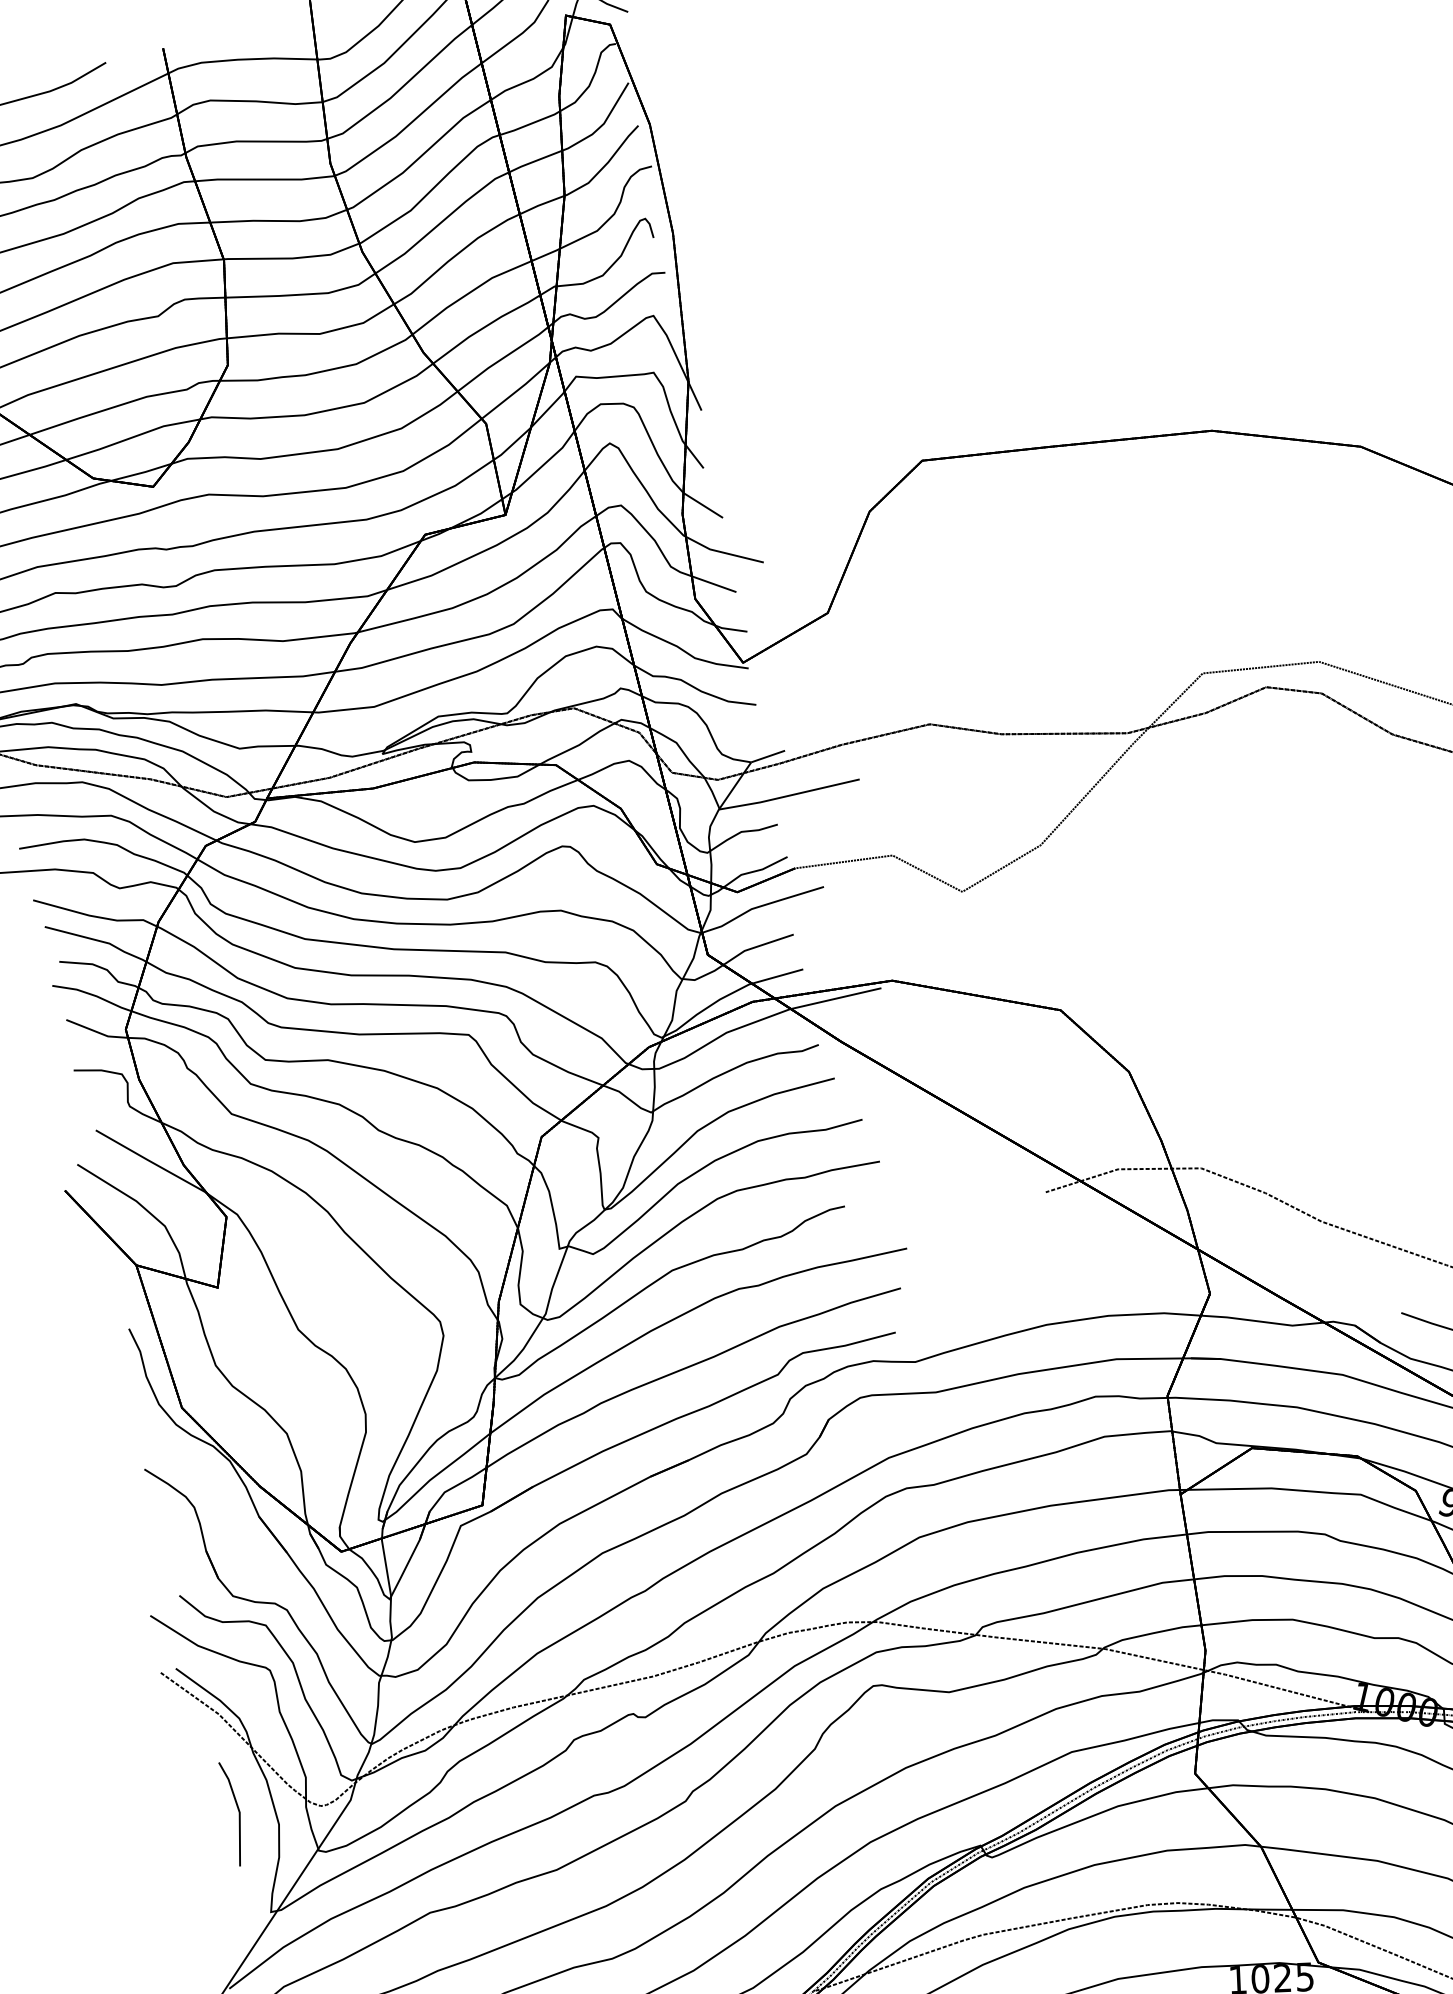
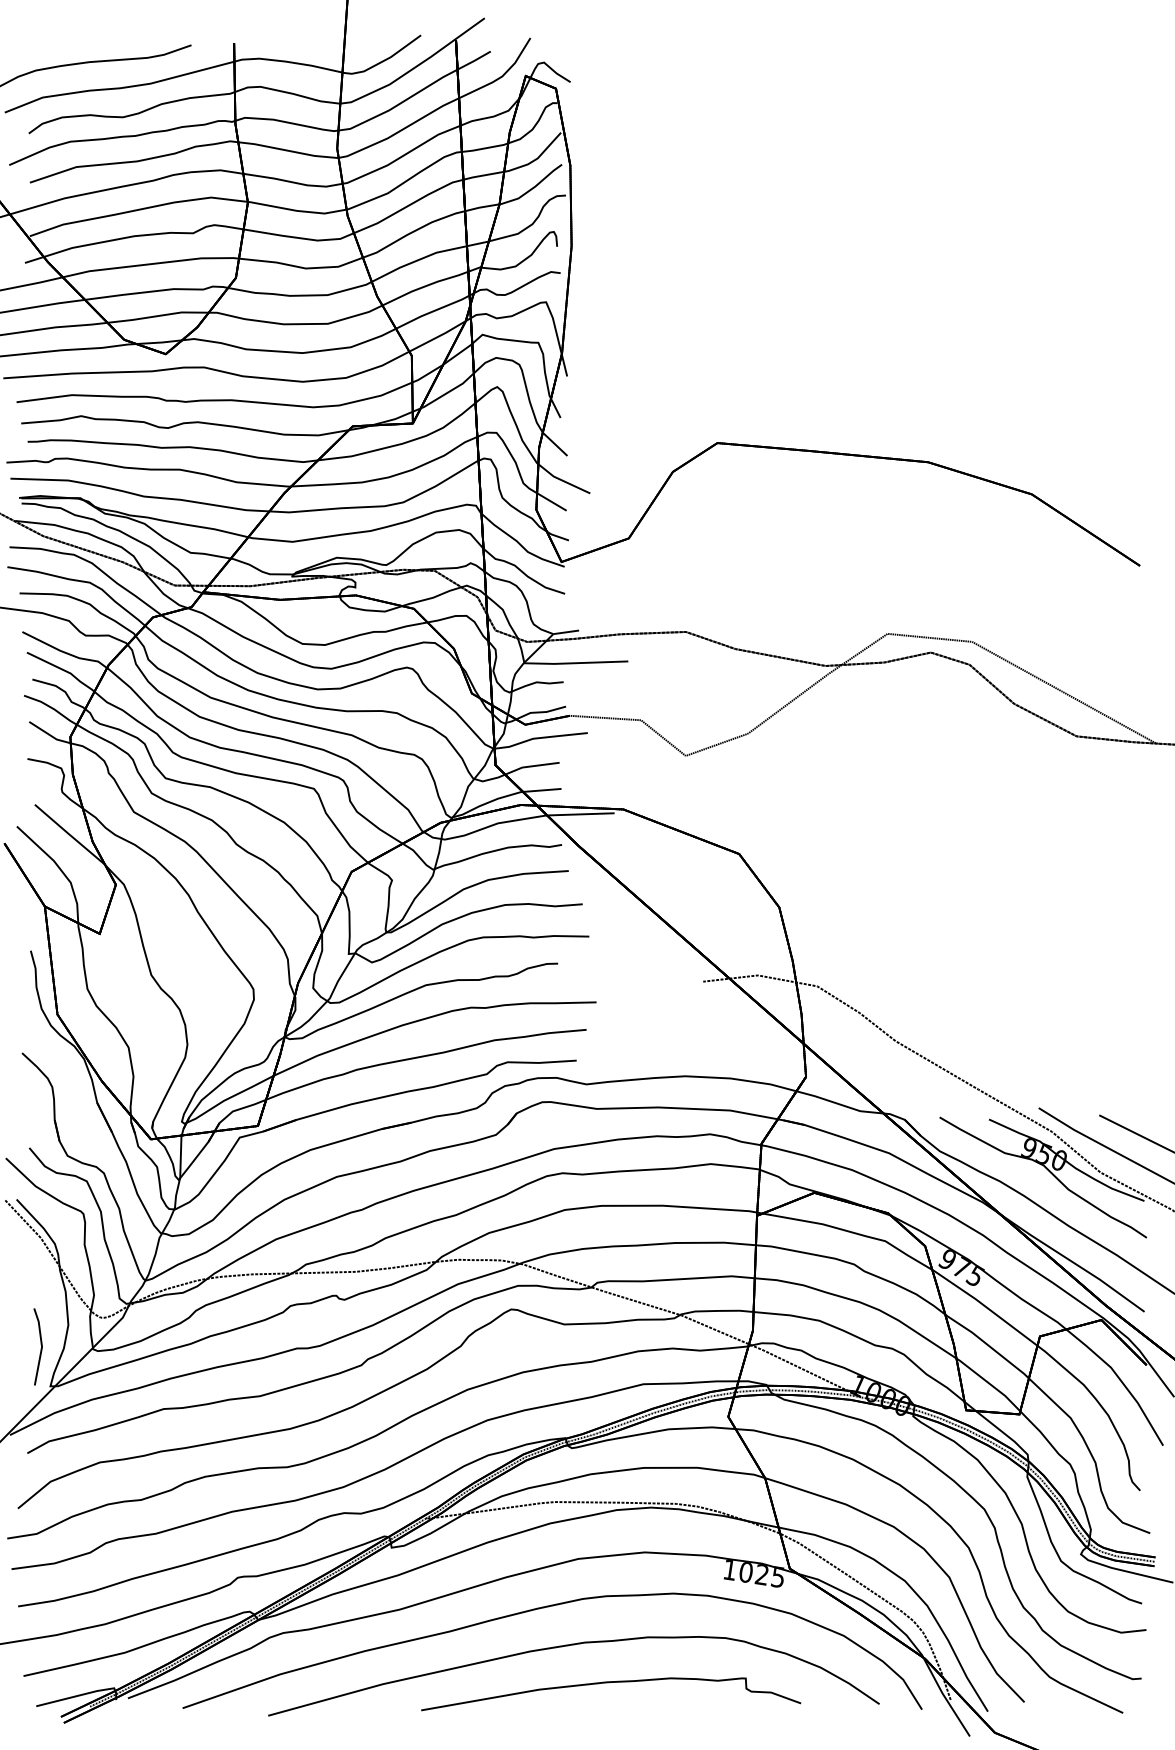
line: (236, 1809) -> (40, 1344), moved

